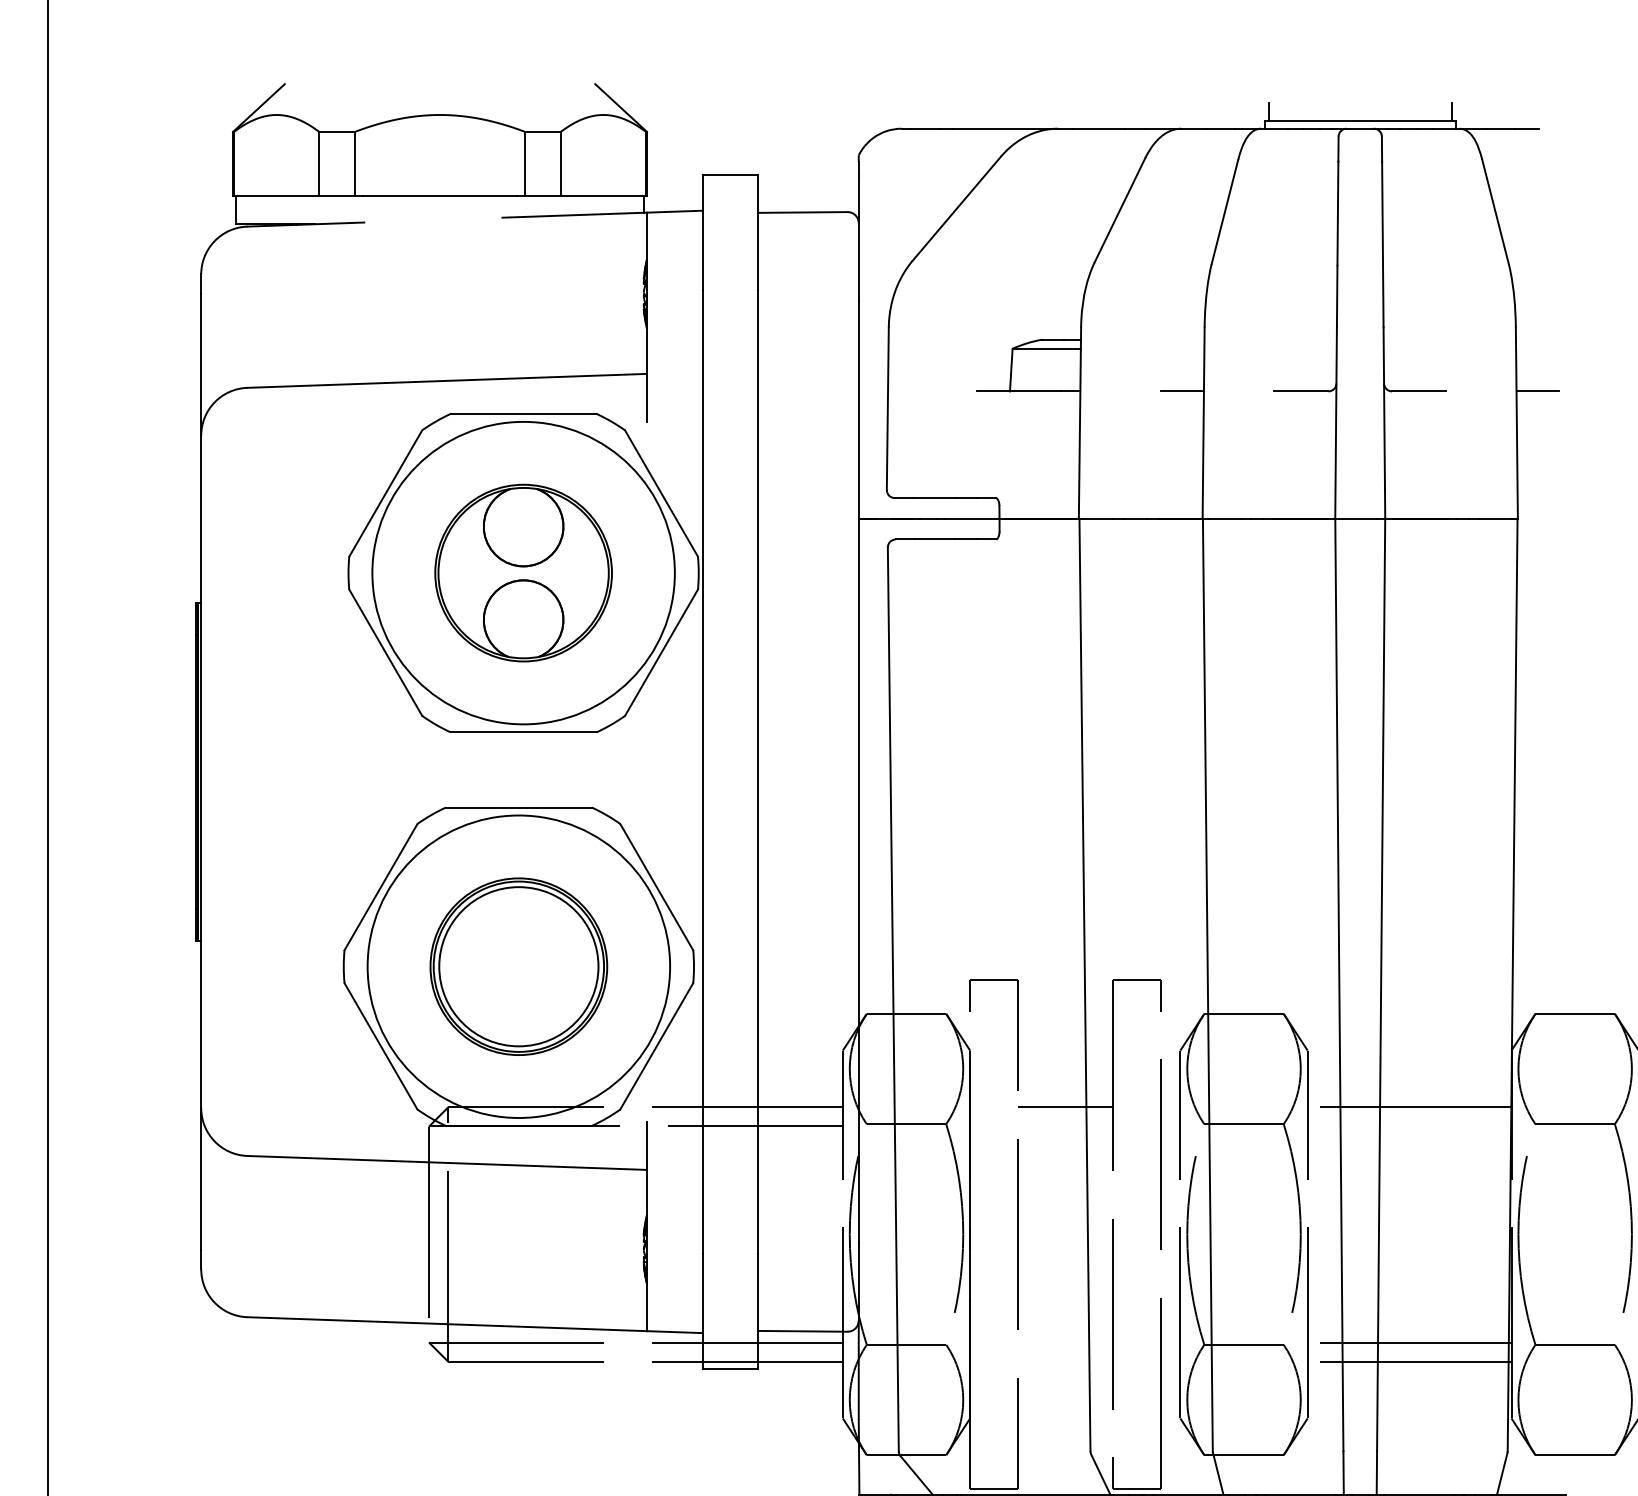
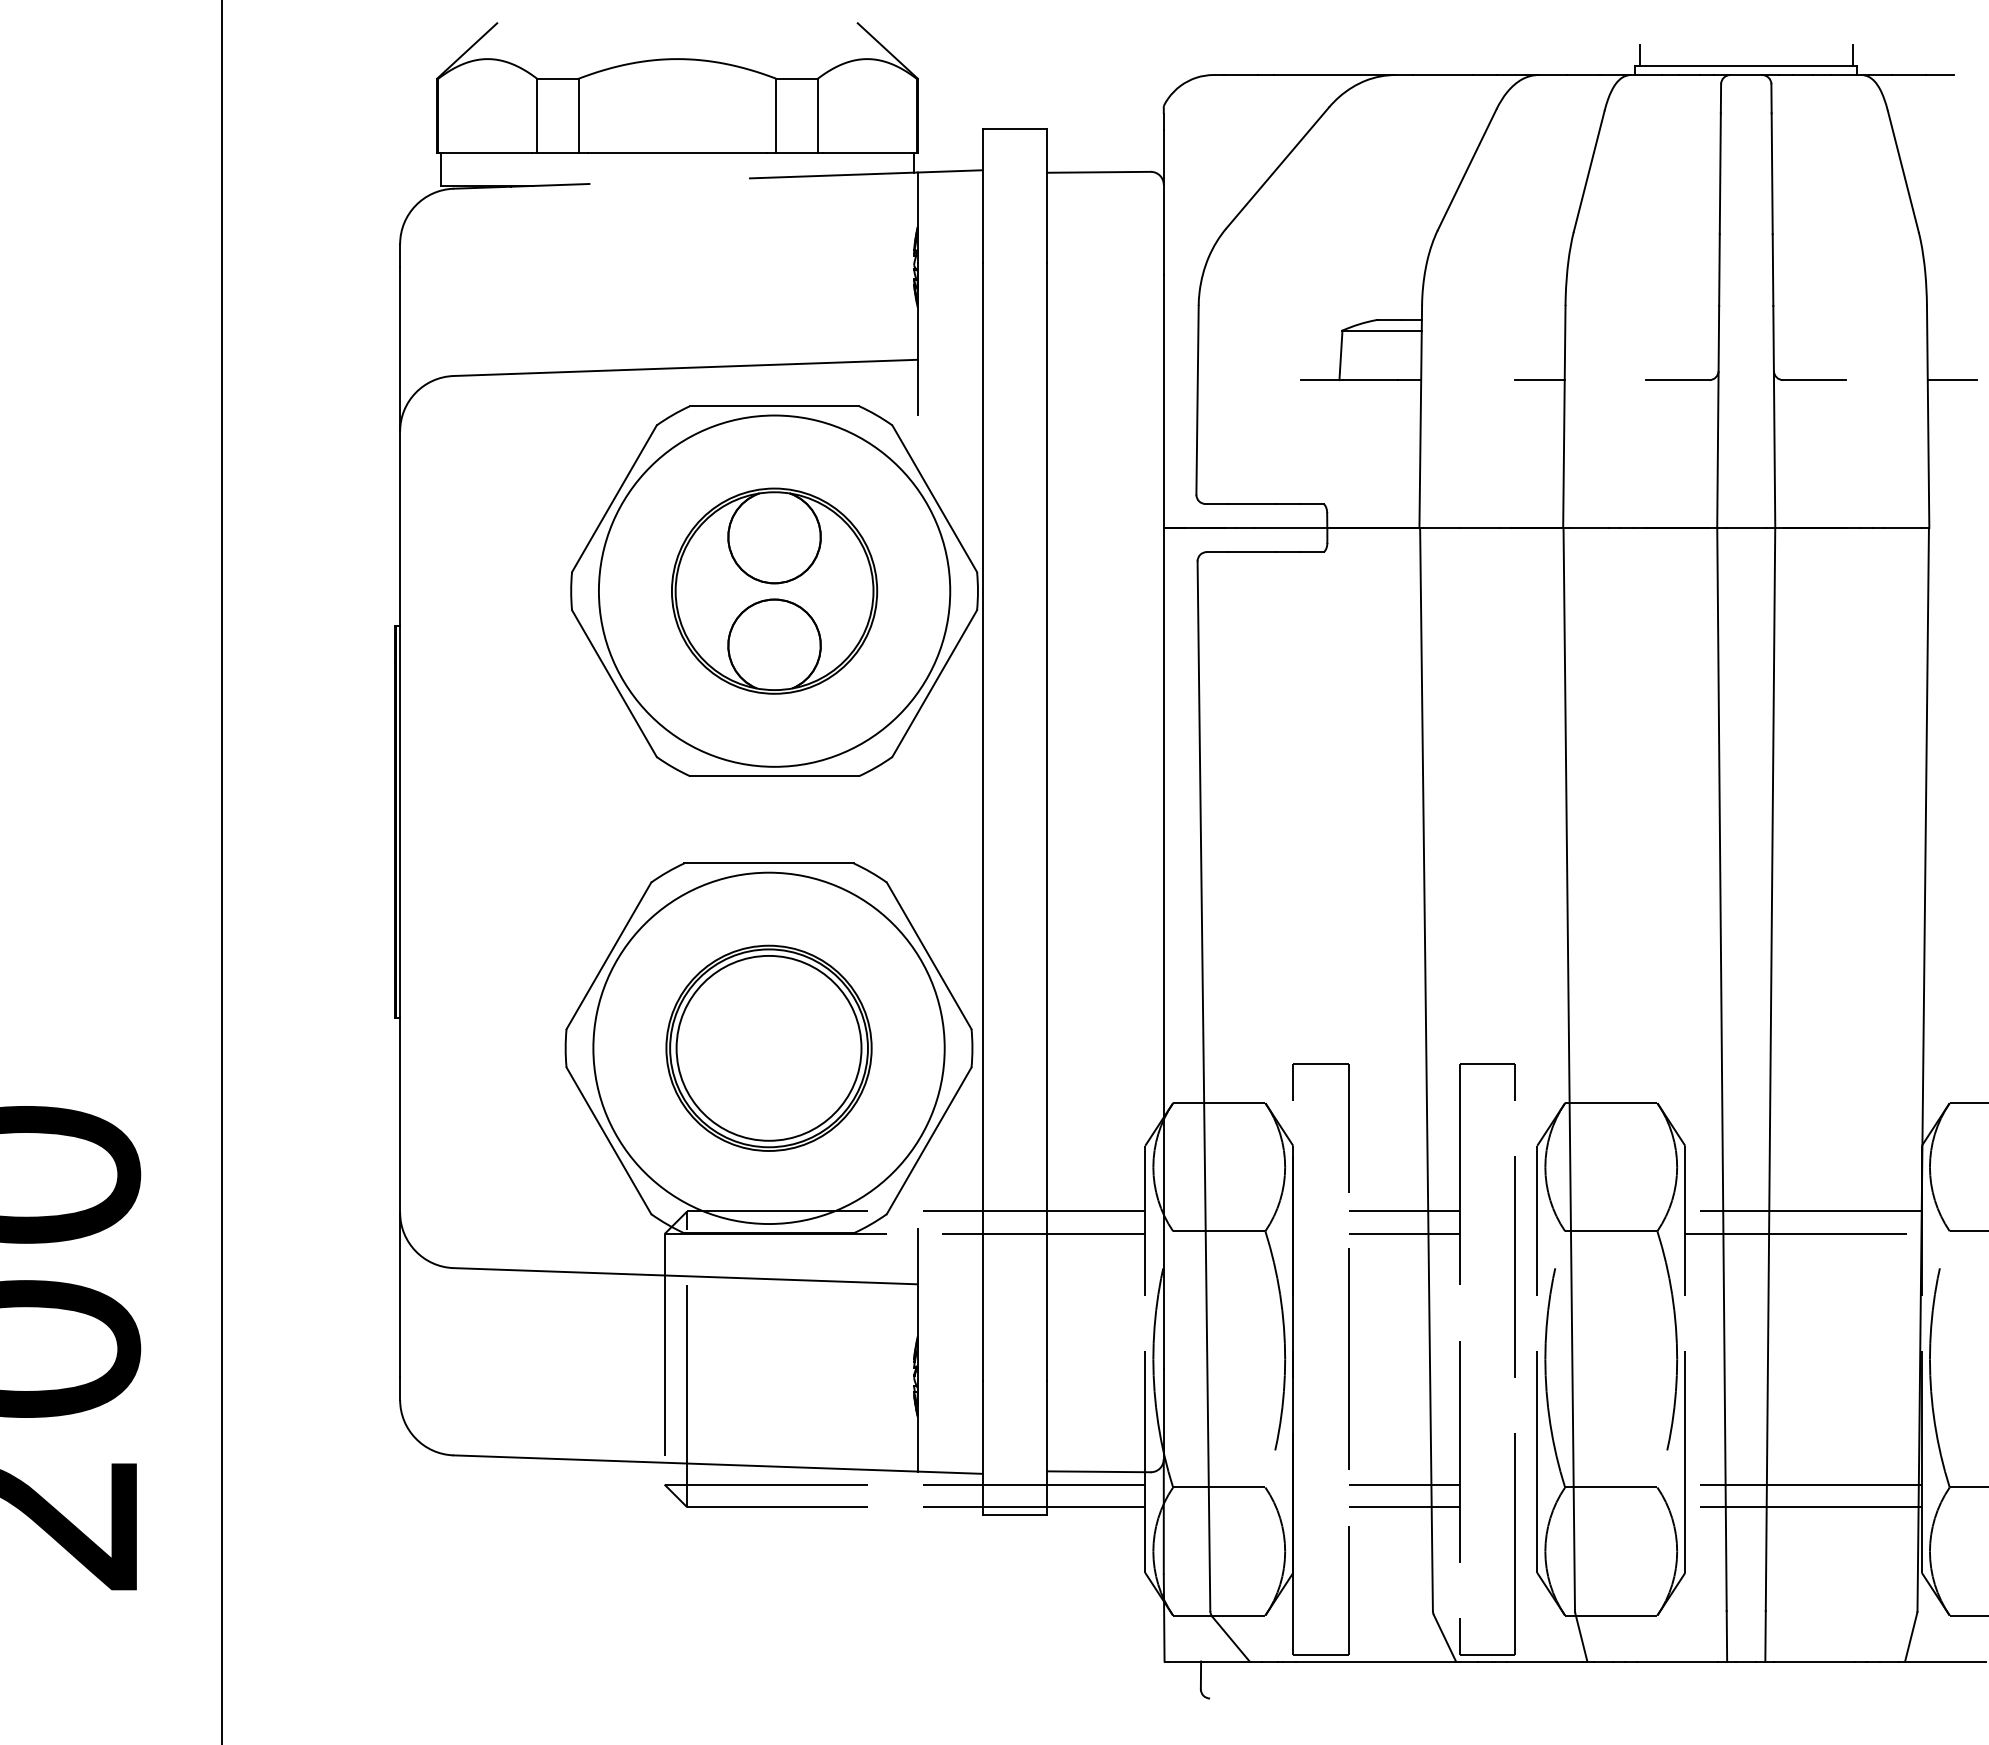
line: (1065, 1126) -> (1403, 1233), added
line: (1409, 1126) -> (1803, 1233), added
line: (1065, 1343) -> (1403, 1485), added
line: (1065, 1362) -> (1403, 1507), added

